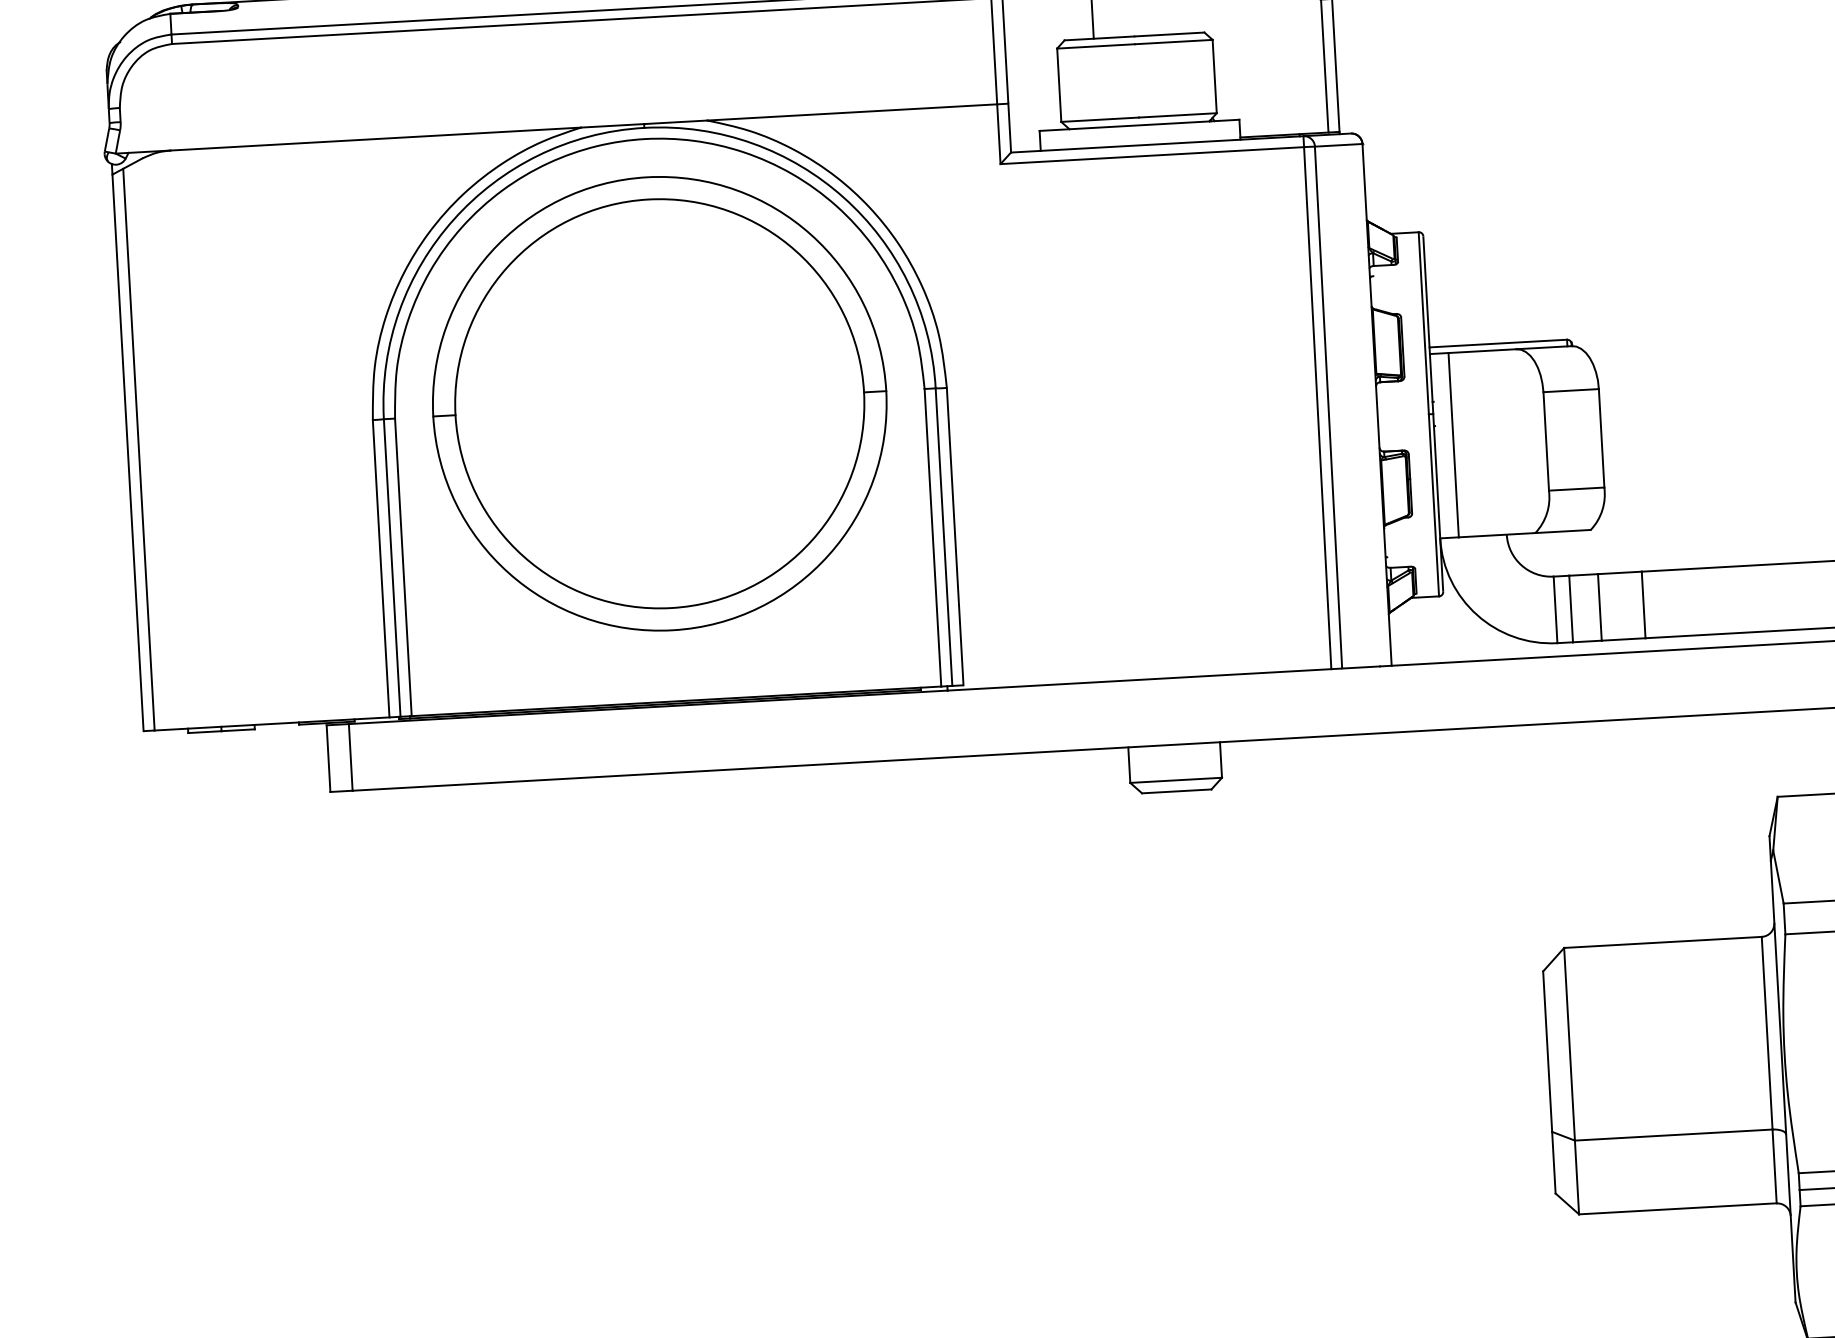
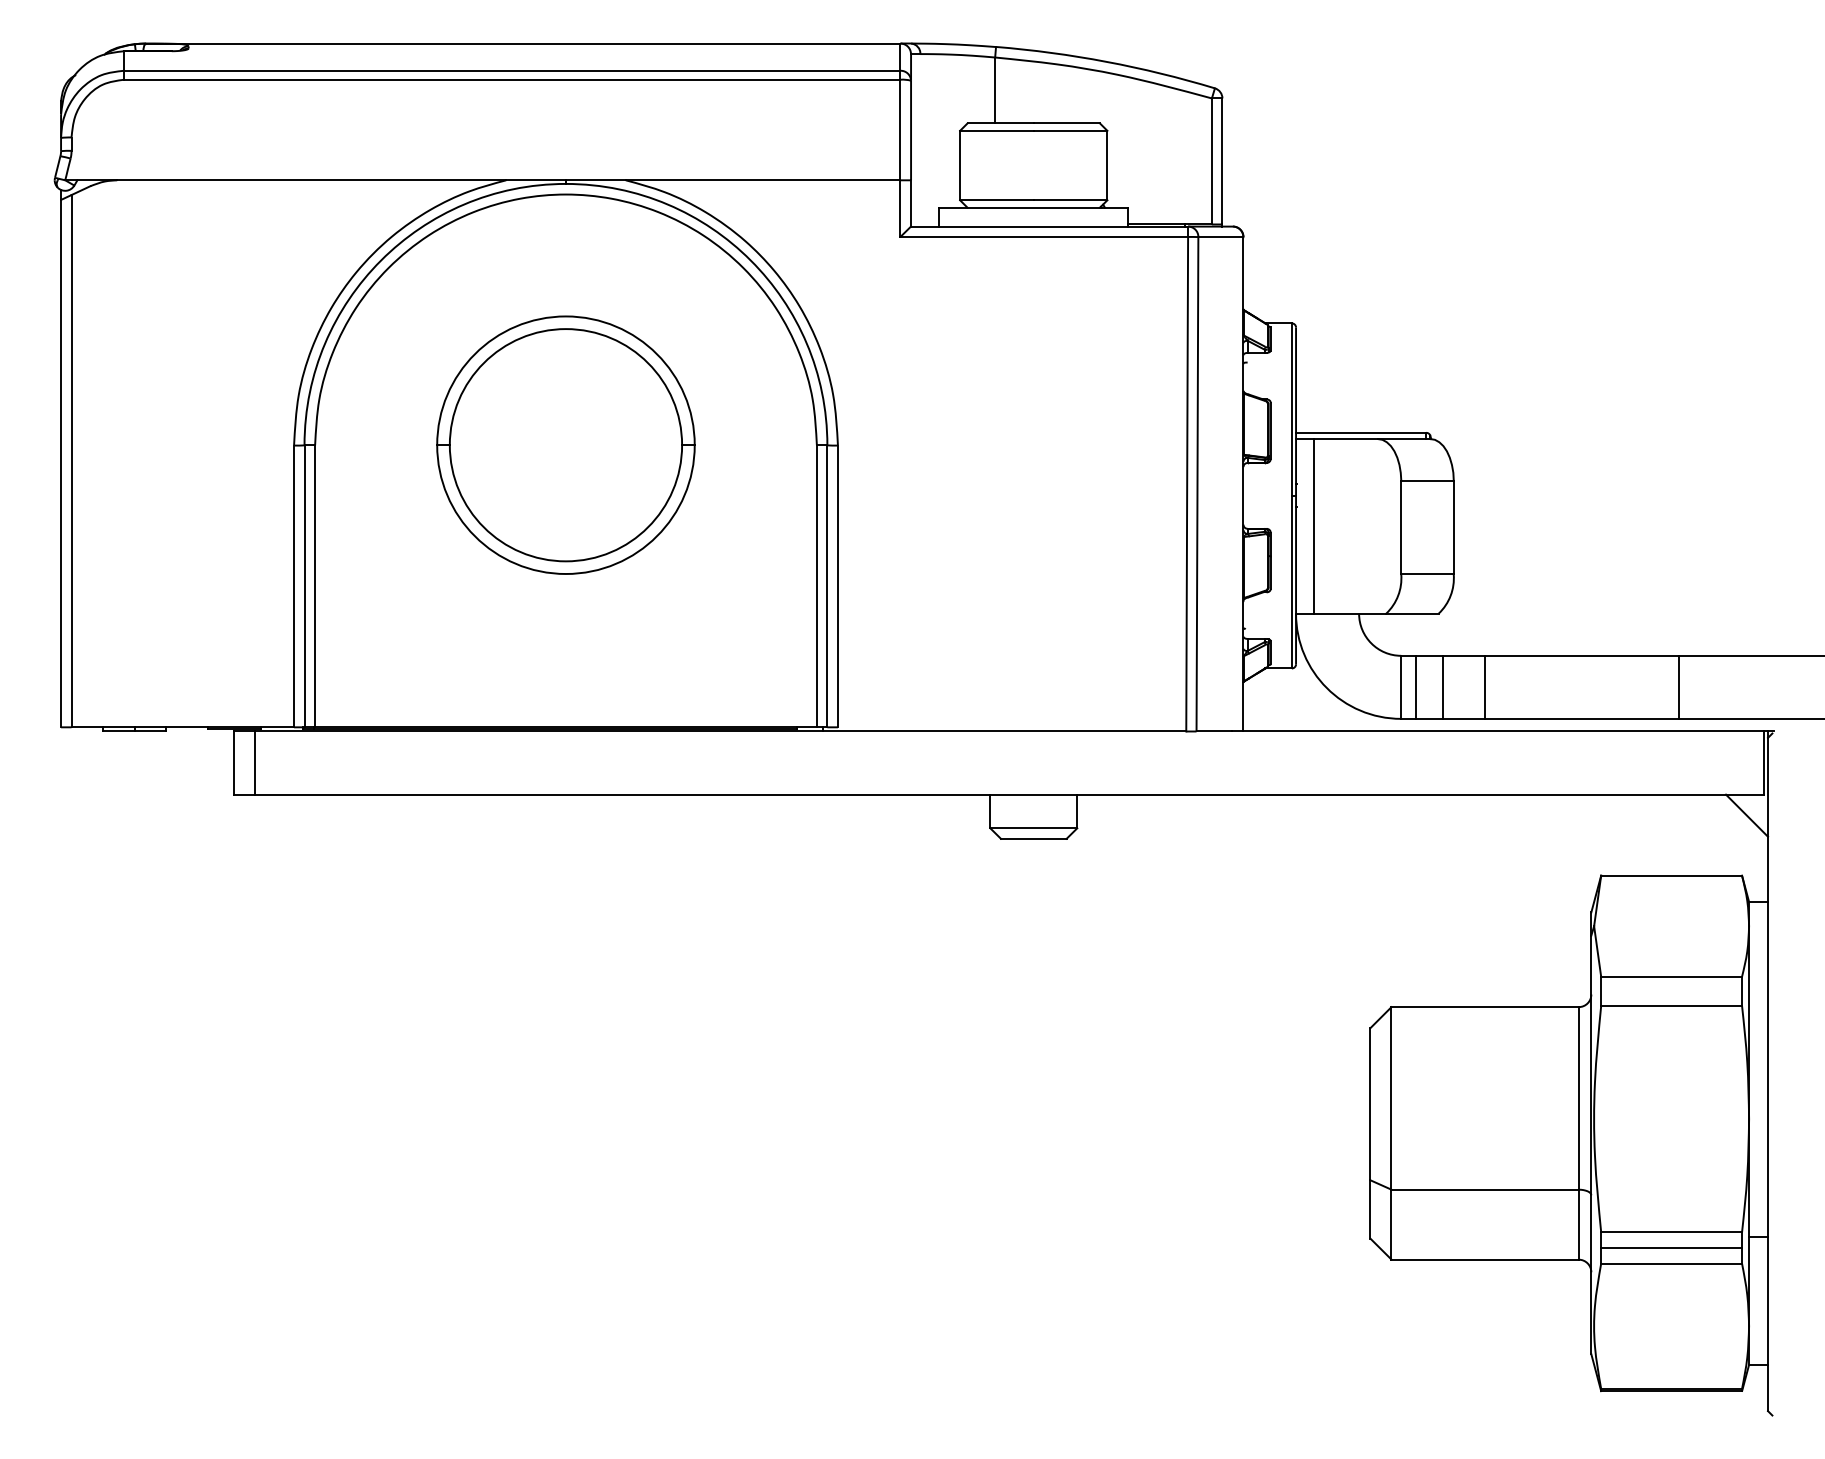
part: (659, 402) -> (565, 444), size x0.6

